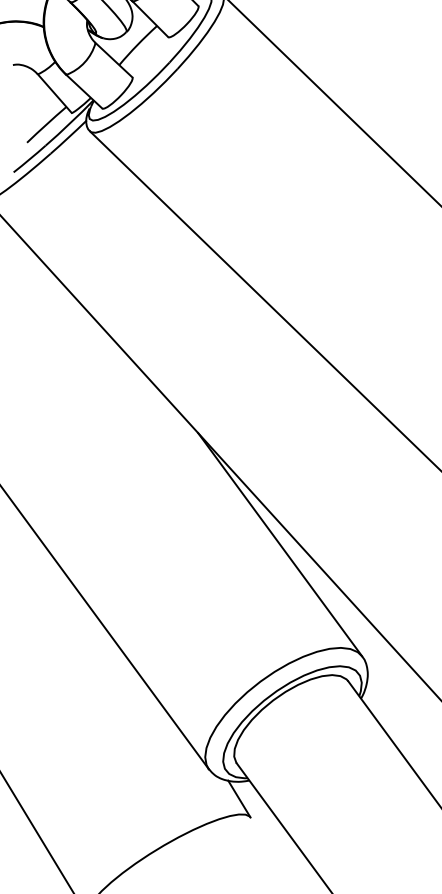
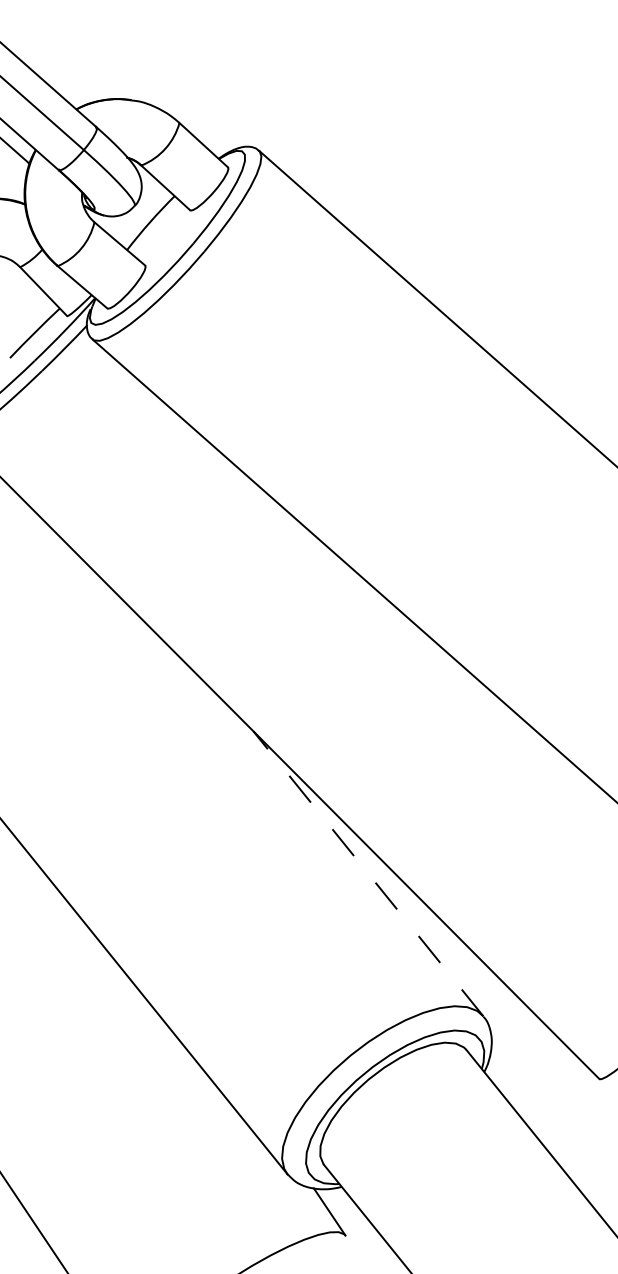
line: (280, 544) -> (368, 873), solid -> dashed

